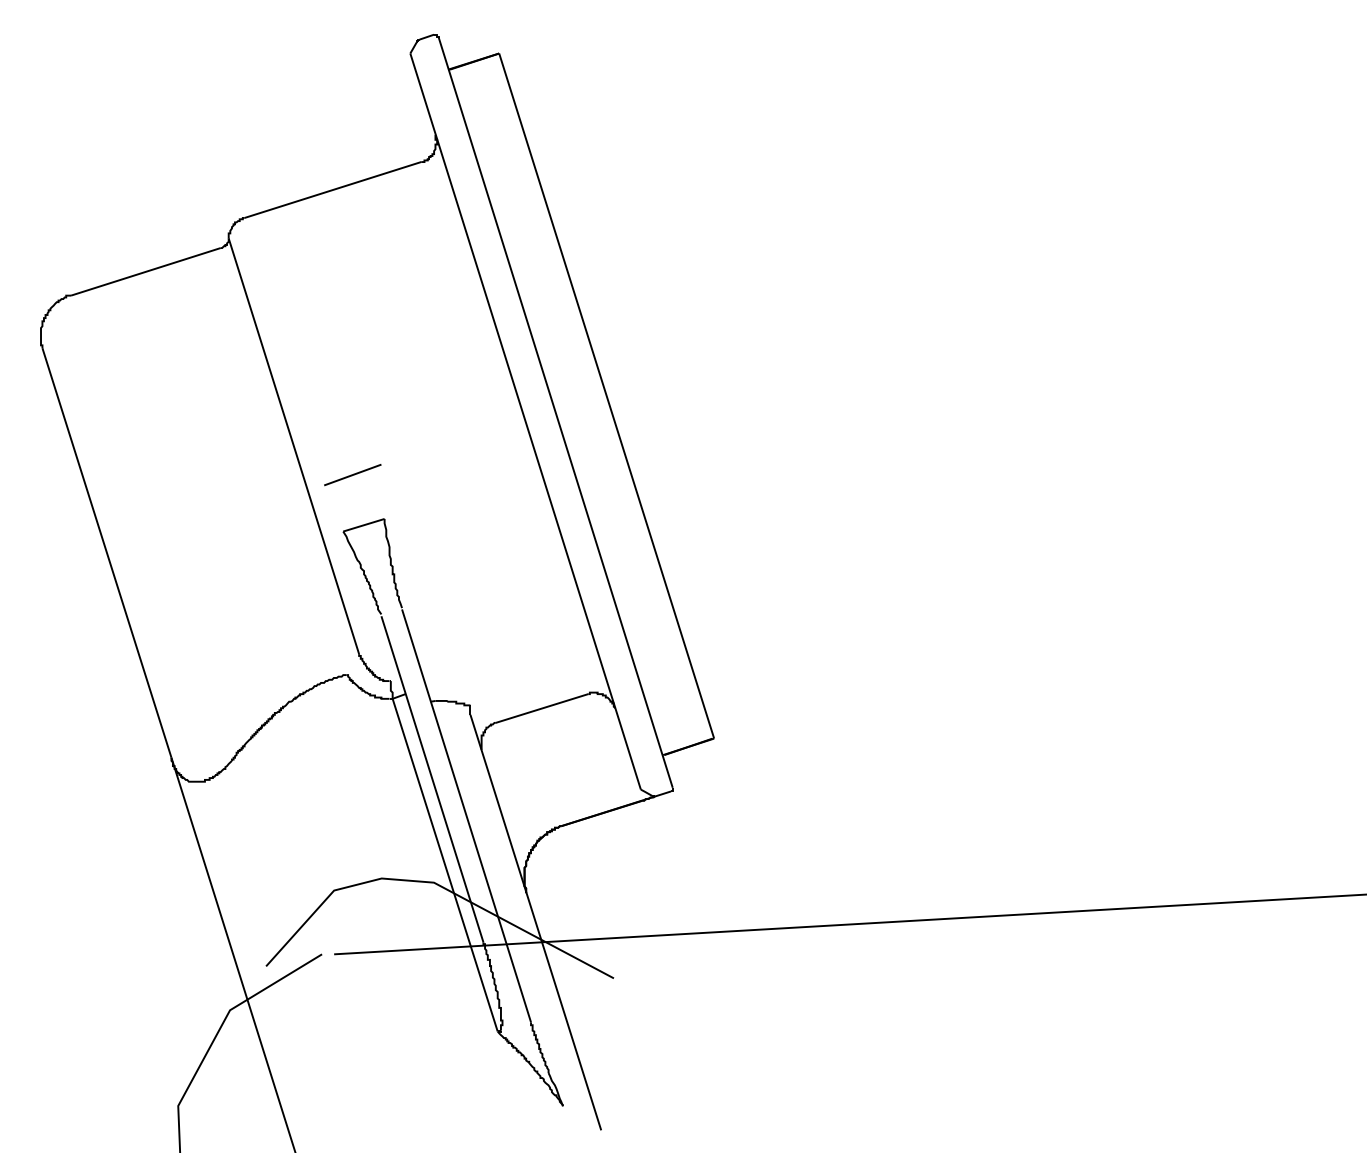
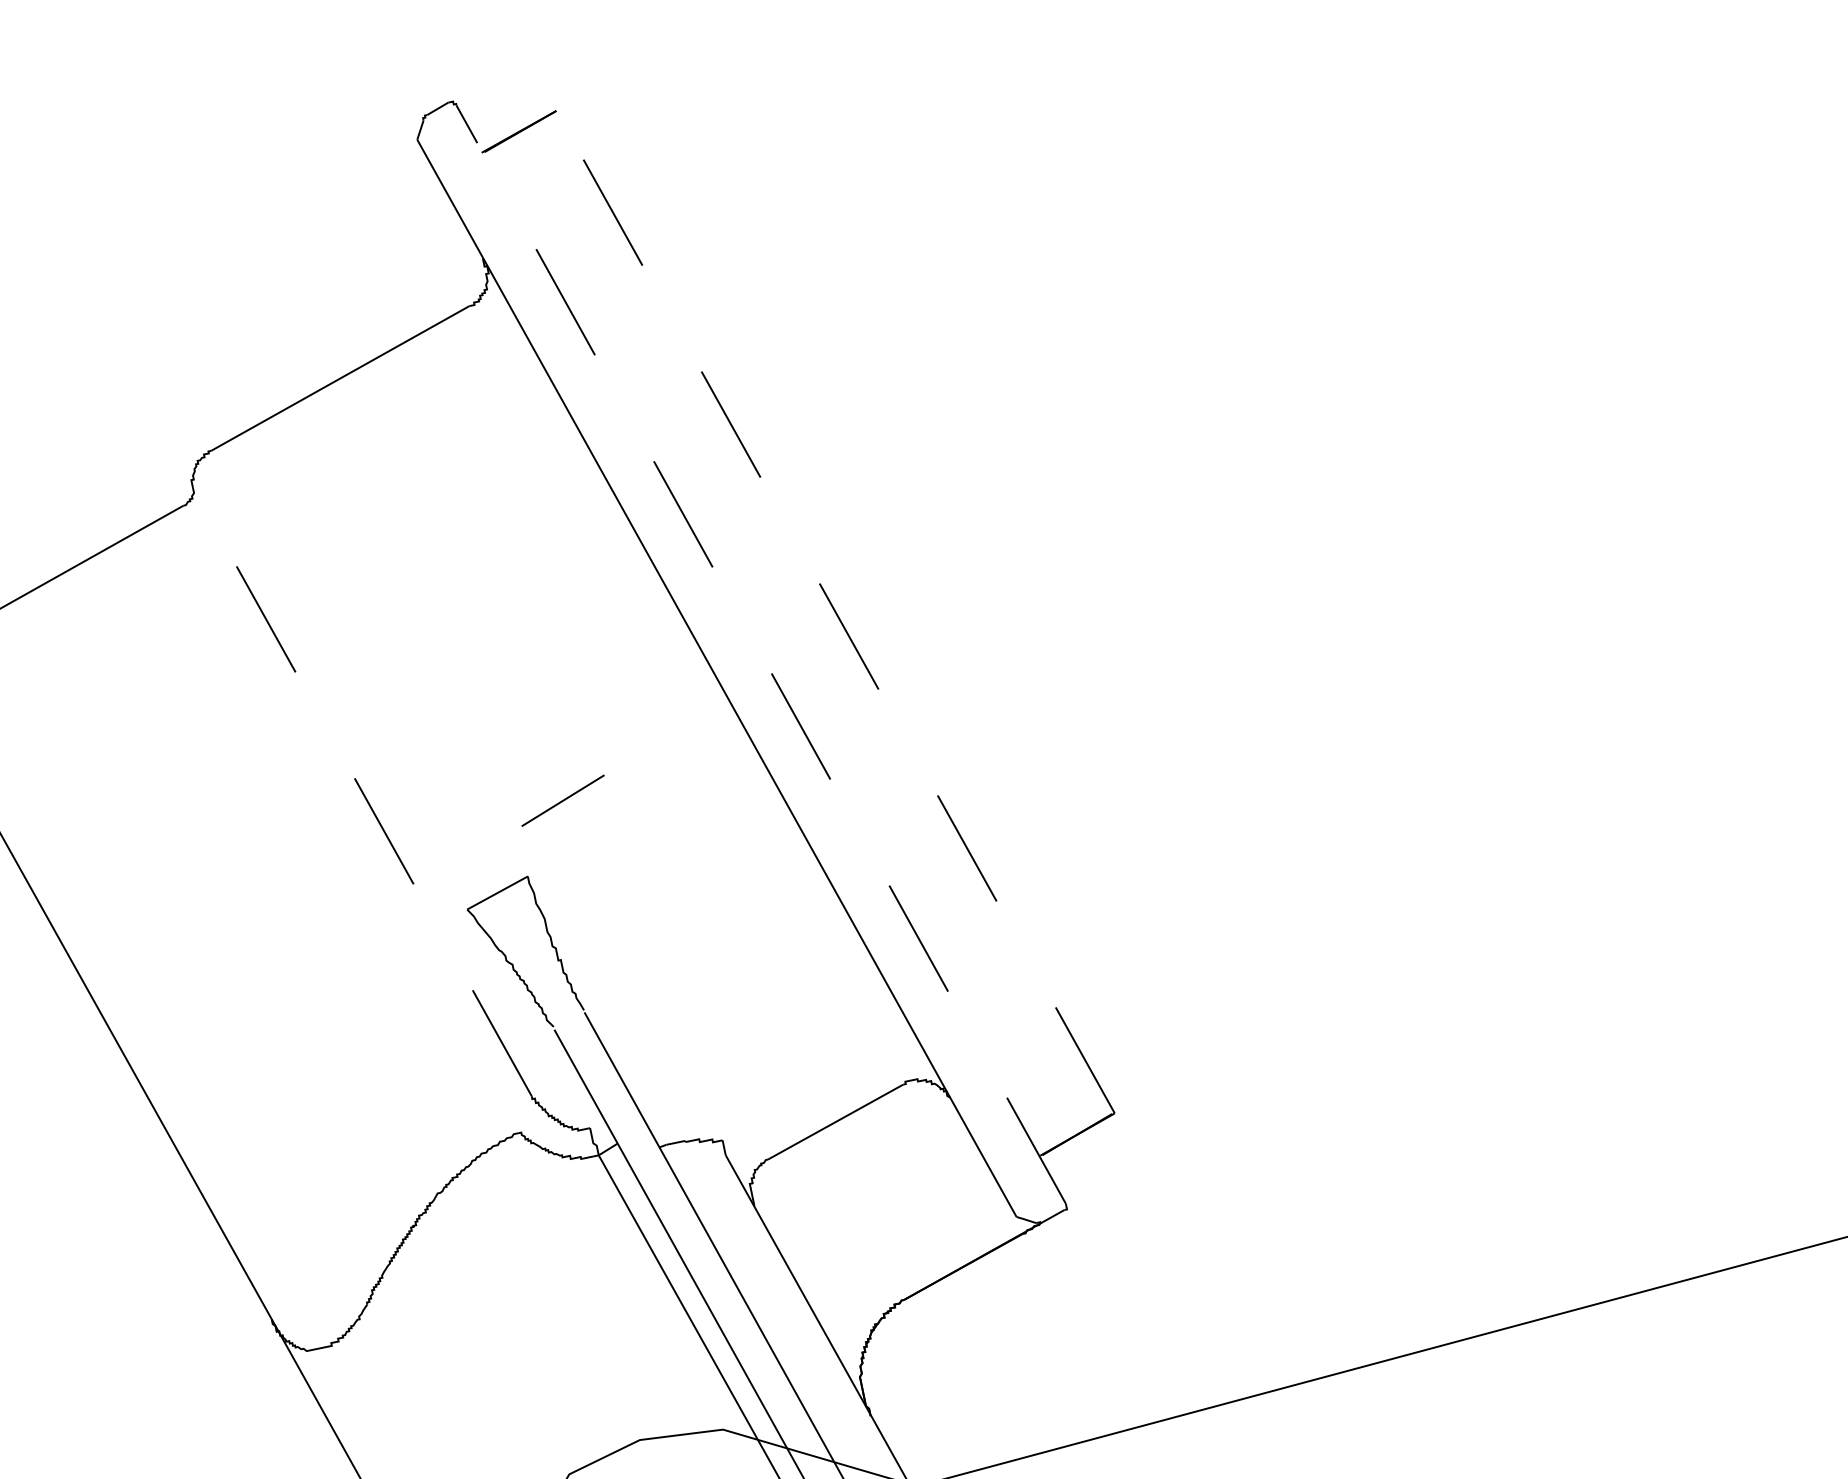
line: (606, 395) -> (835, 611), solid -> dashed
line: (555, 412) -> (760, 654), solid -> dashed
line: (293, 446) -> (361, 792), solid -> dashed
line: (352, 475) -> (562, 801), moved

